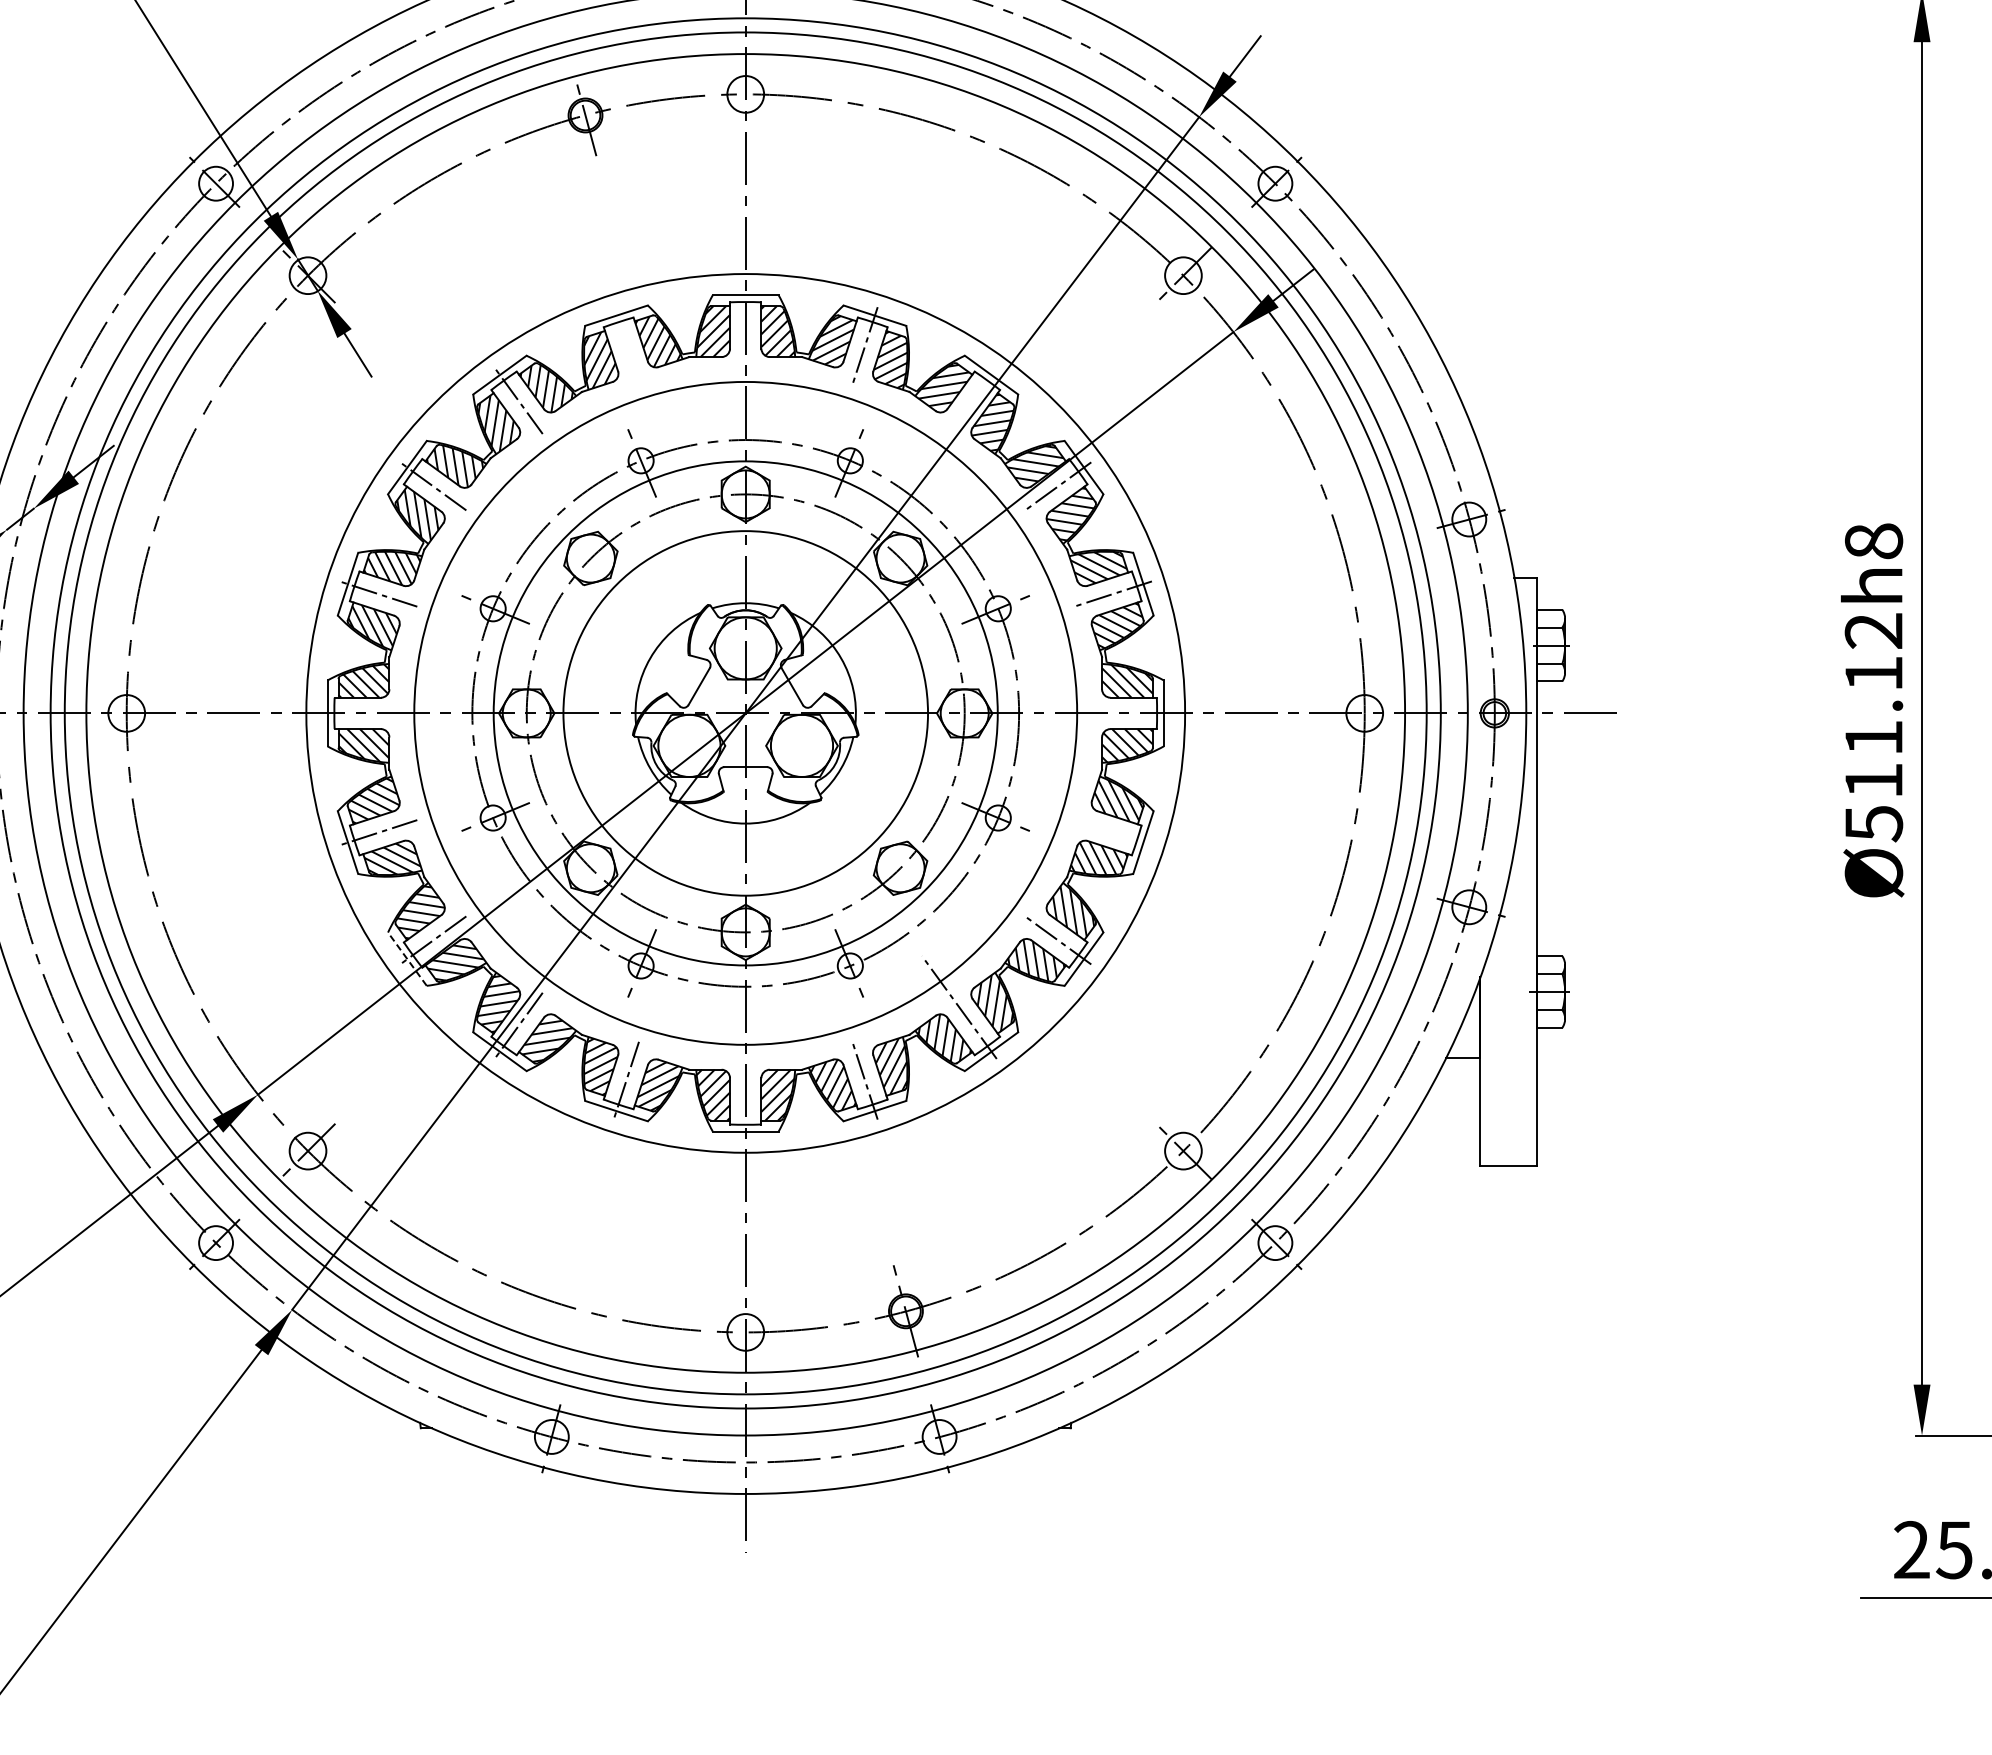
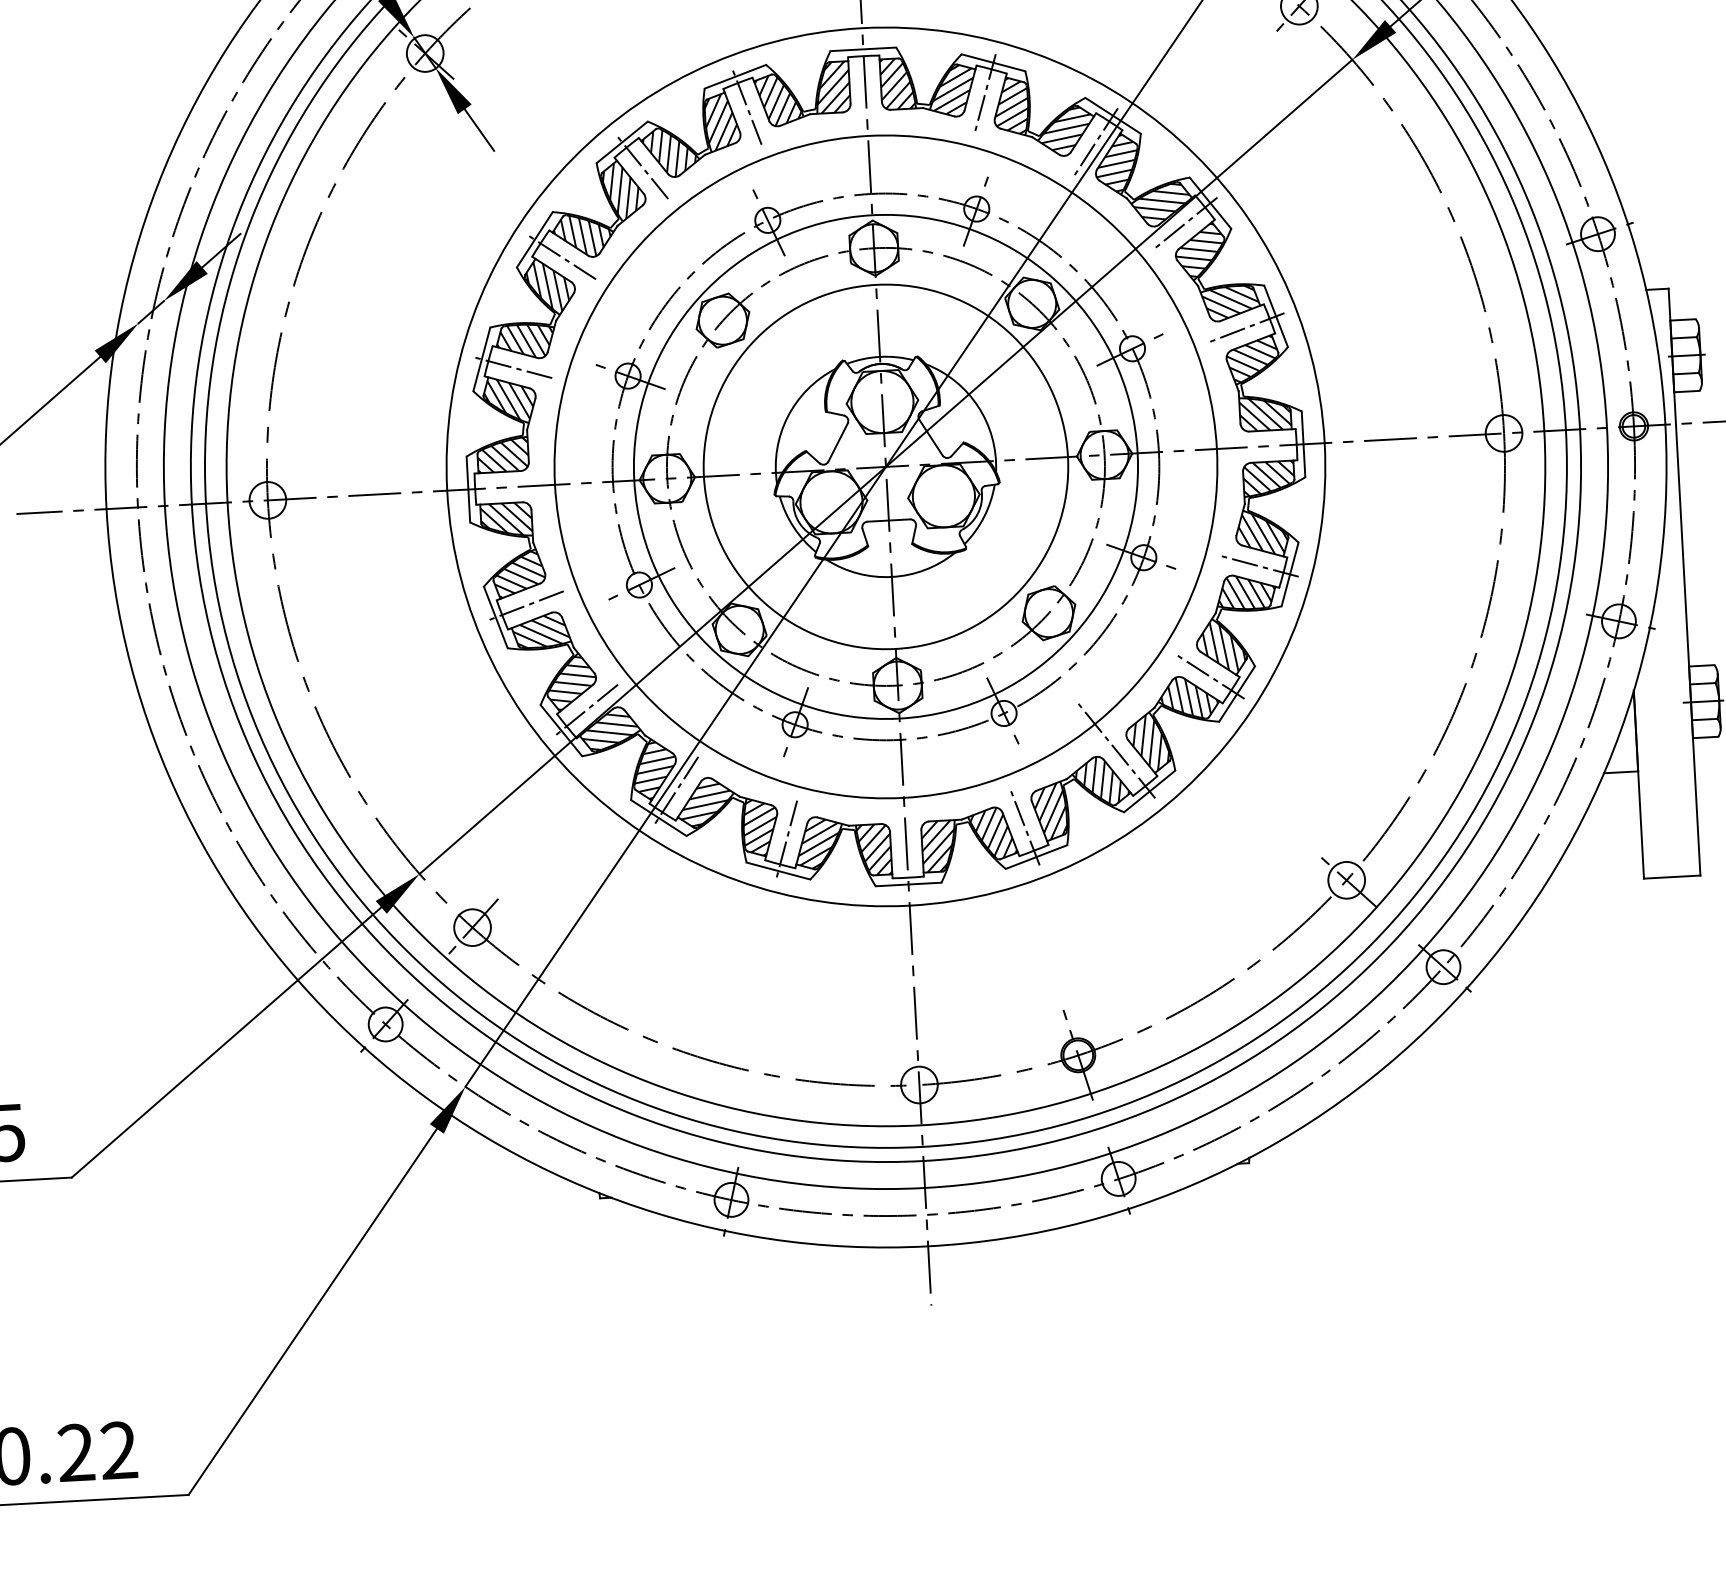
line: (626, 345) -> (747, 106), added
line: (972, 400) -> (1095, 142), added
line: (1112, 832) -> (1258, 566), added
line: (407, 959) -> (561, 730), dashed -> solid

